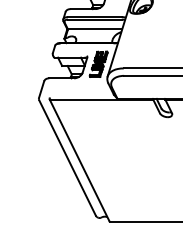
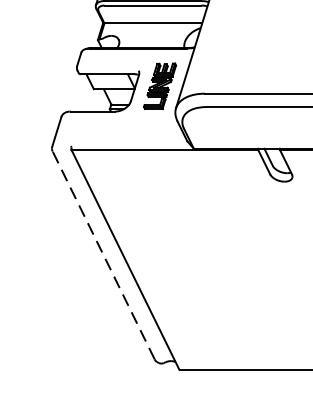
line: (67, 157) -> (103, 254), solid -> dashed

